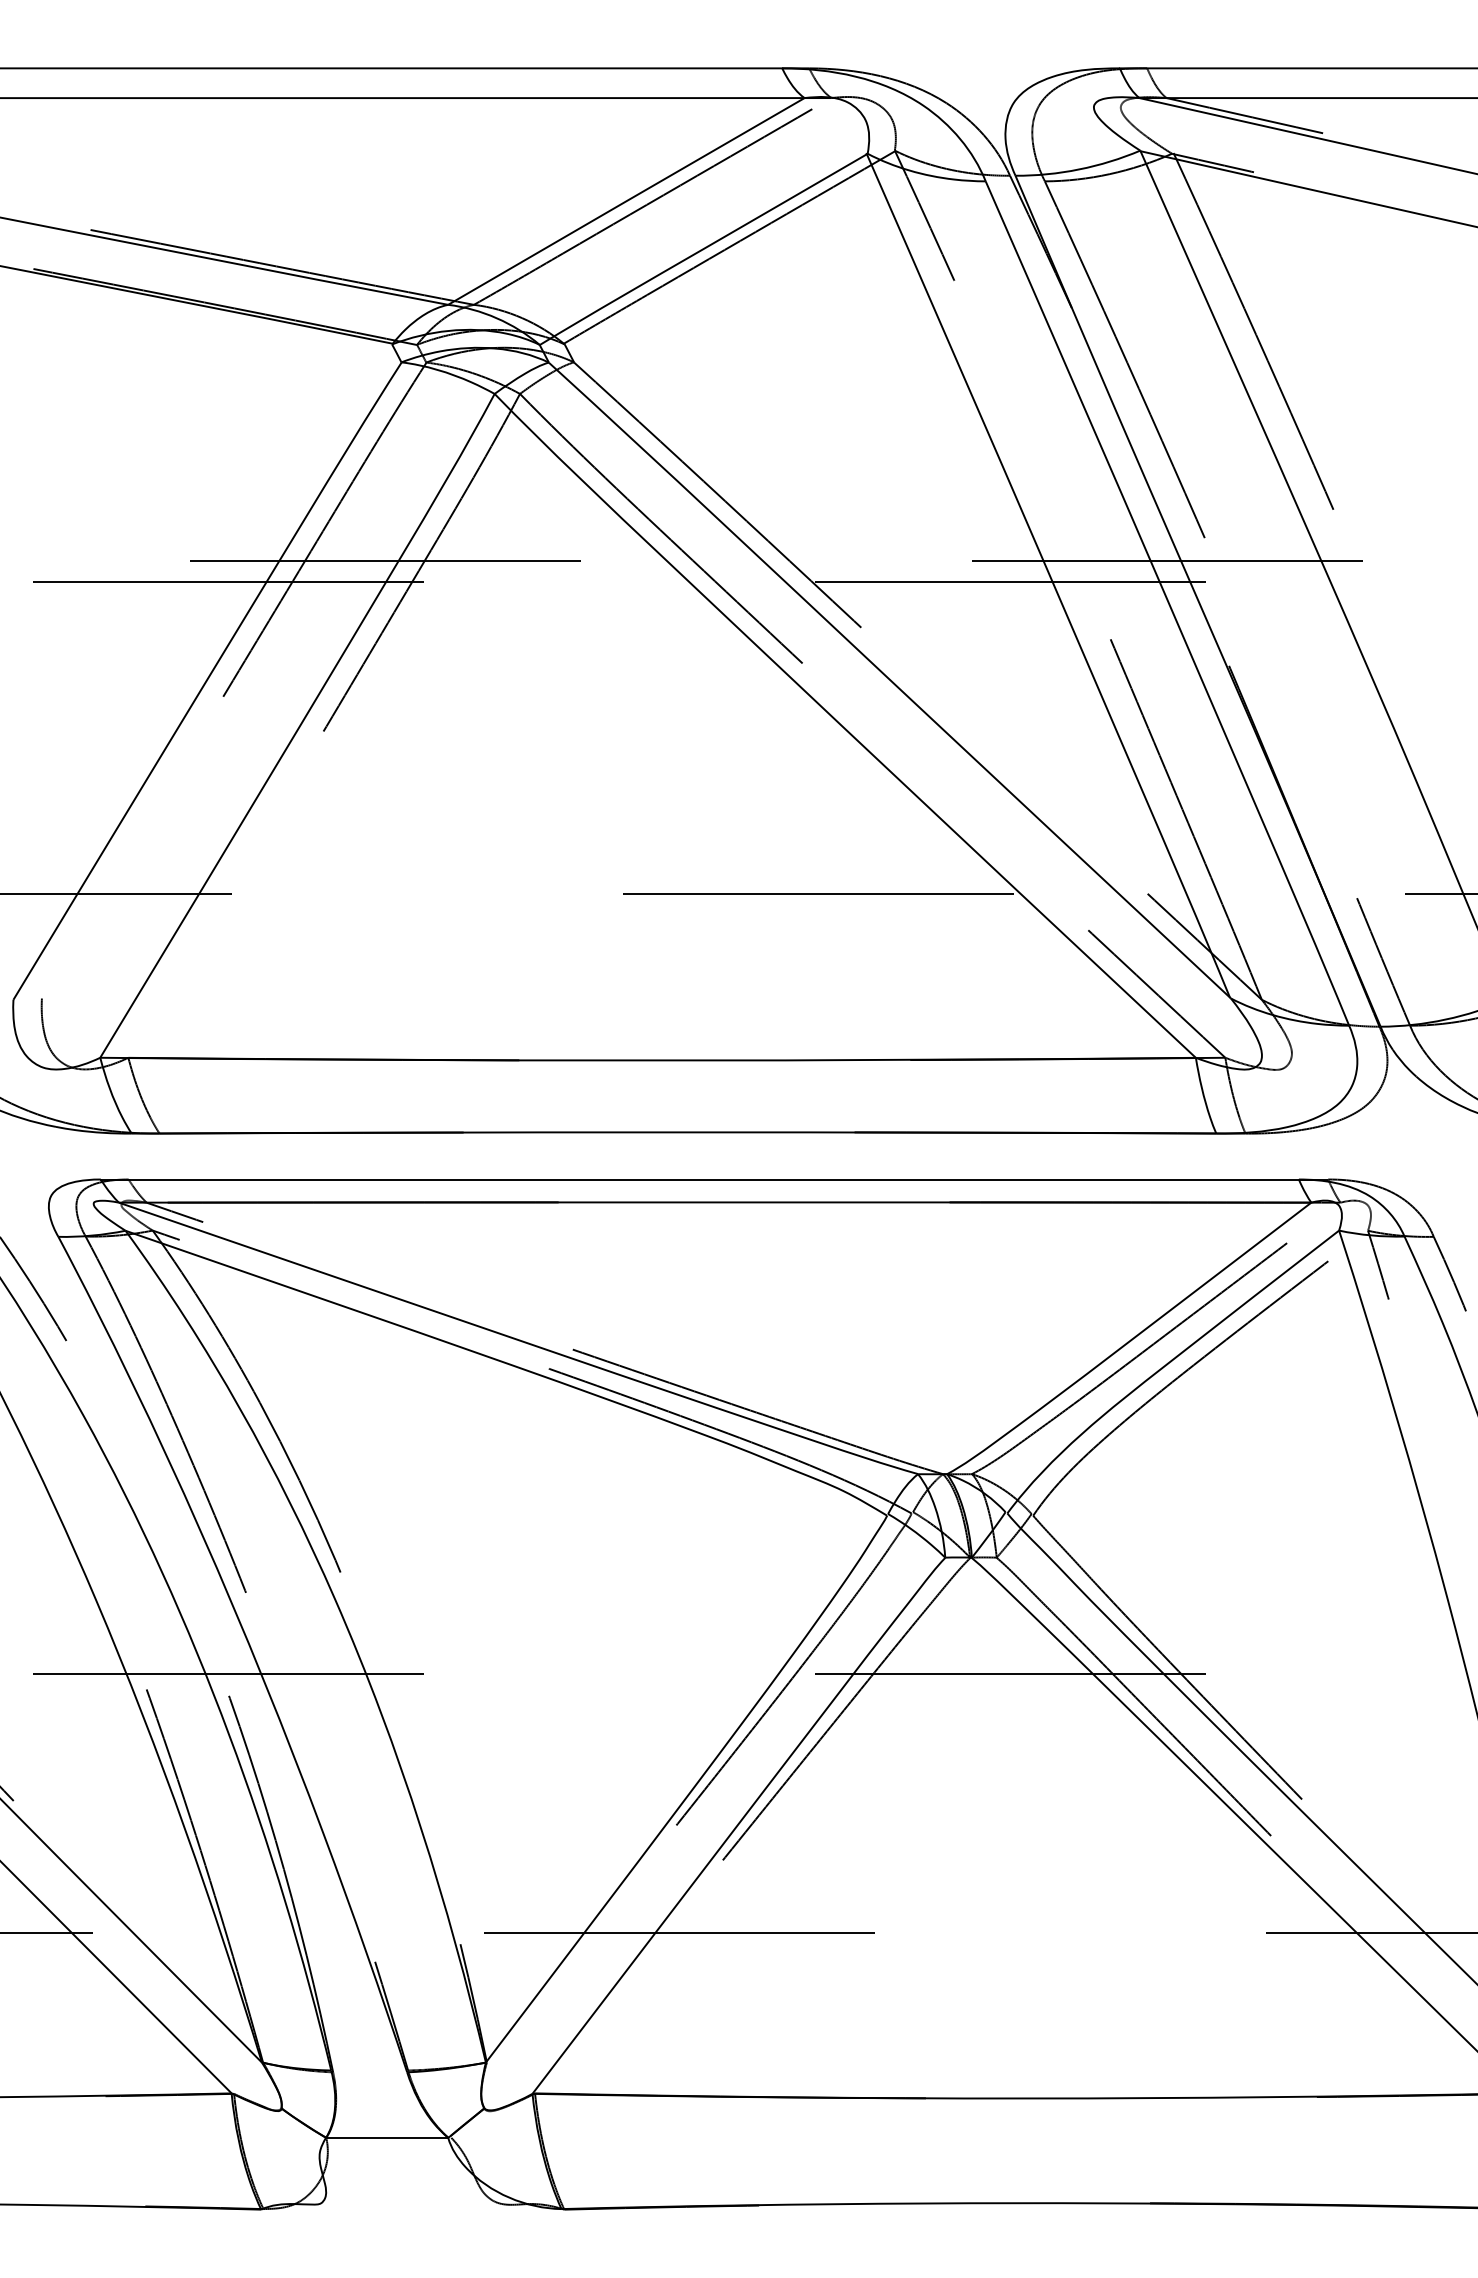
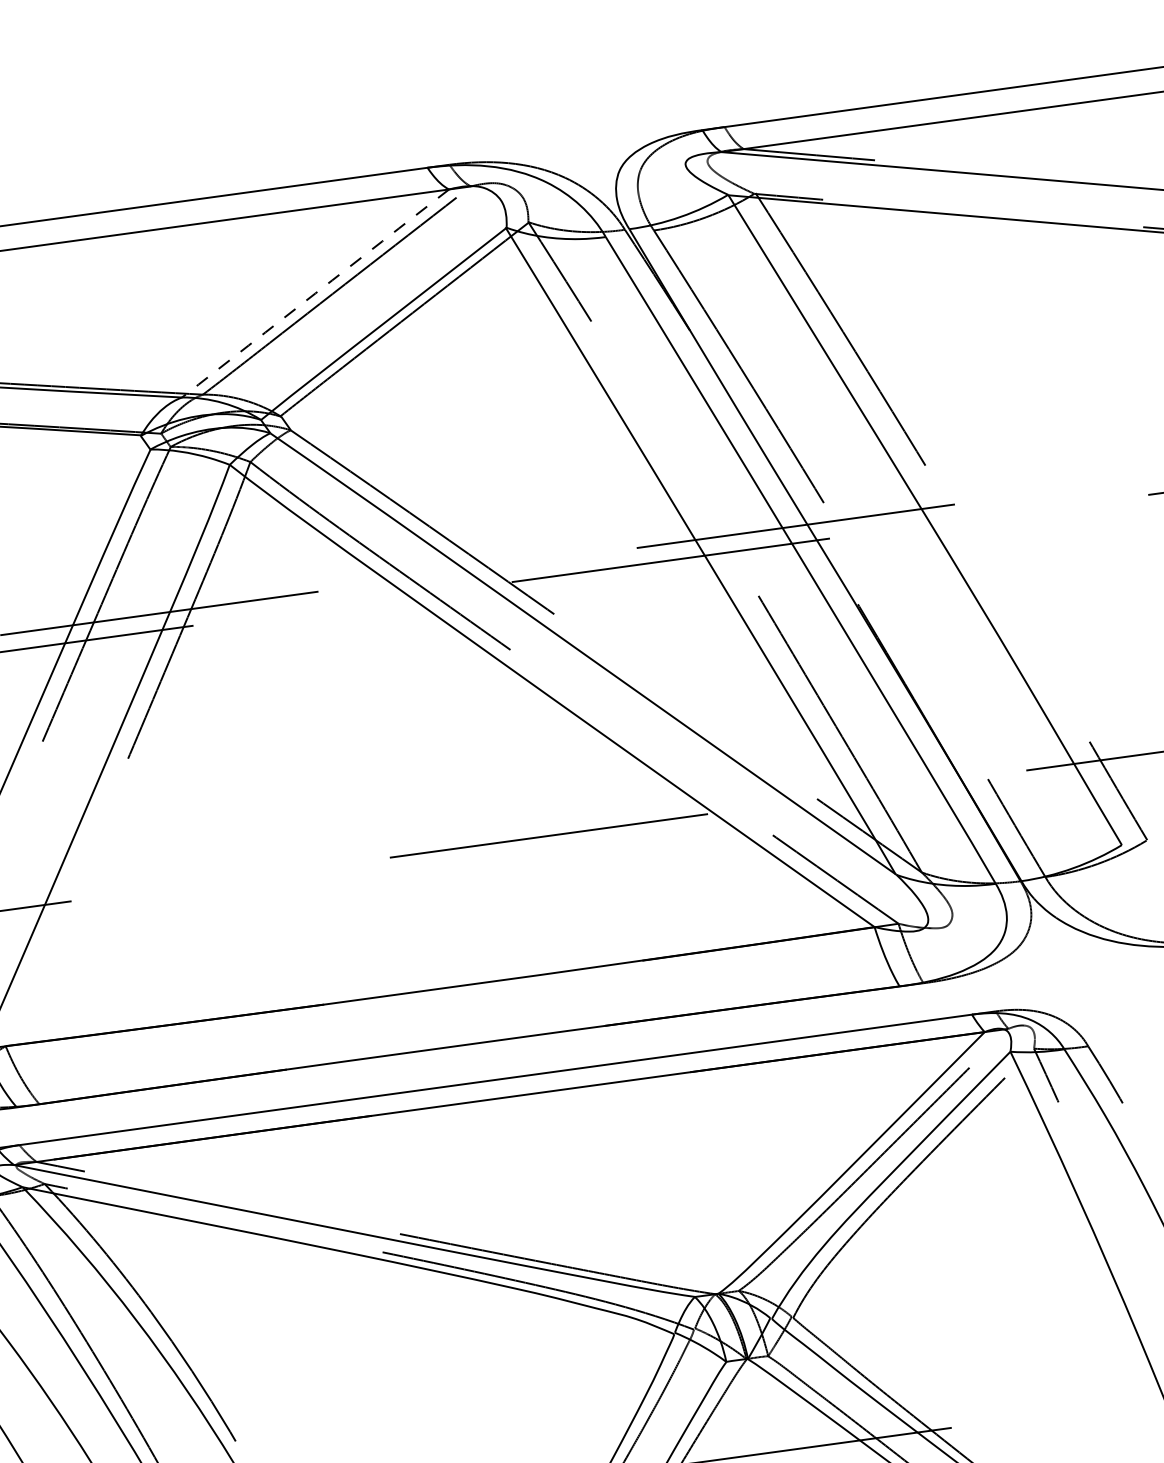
arc: (626, 201) -> (315, 293), solid -> dashed

